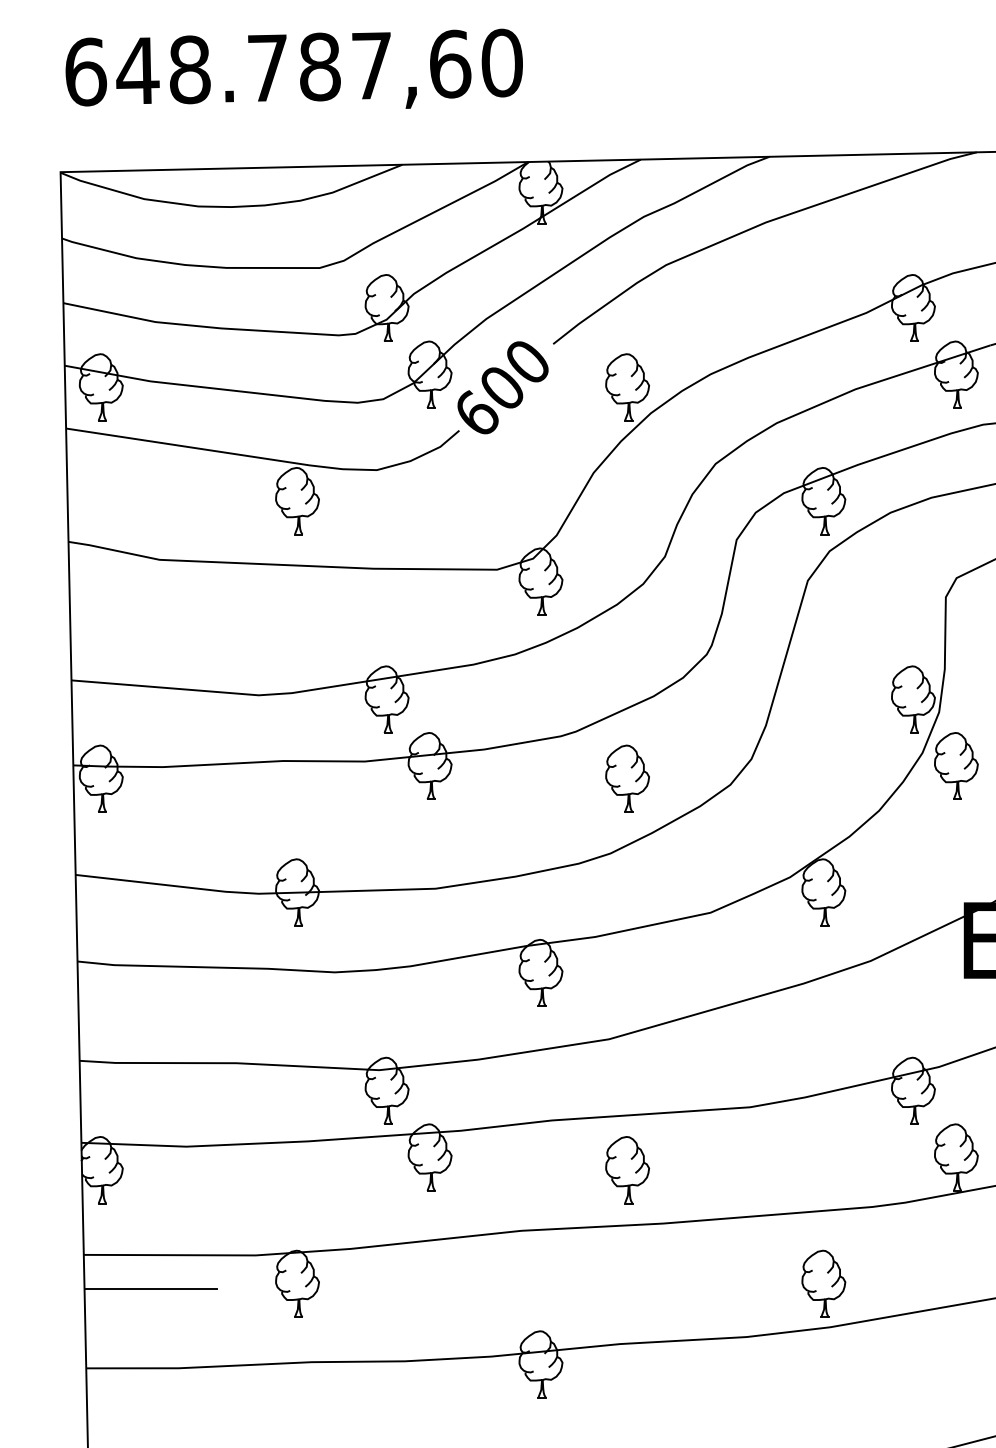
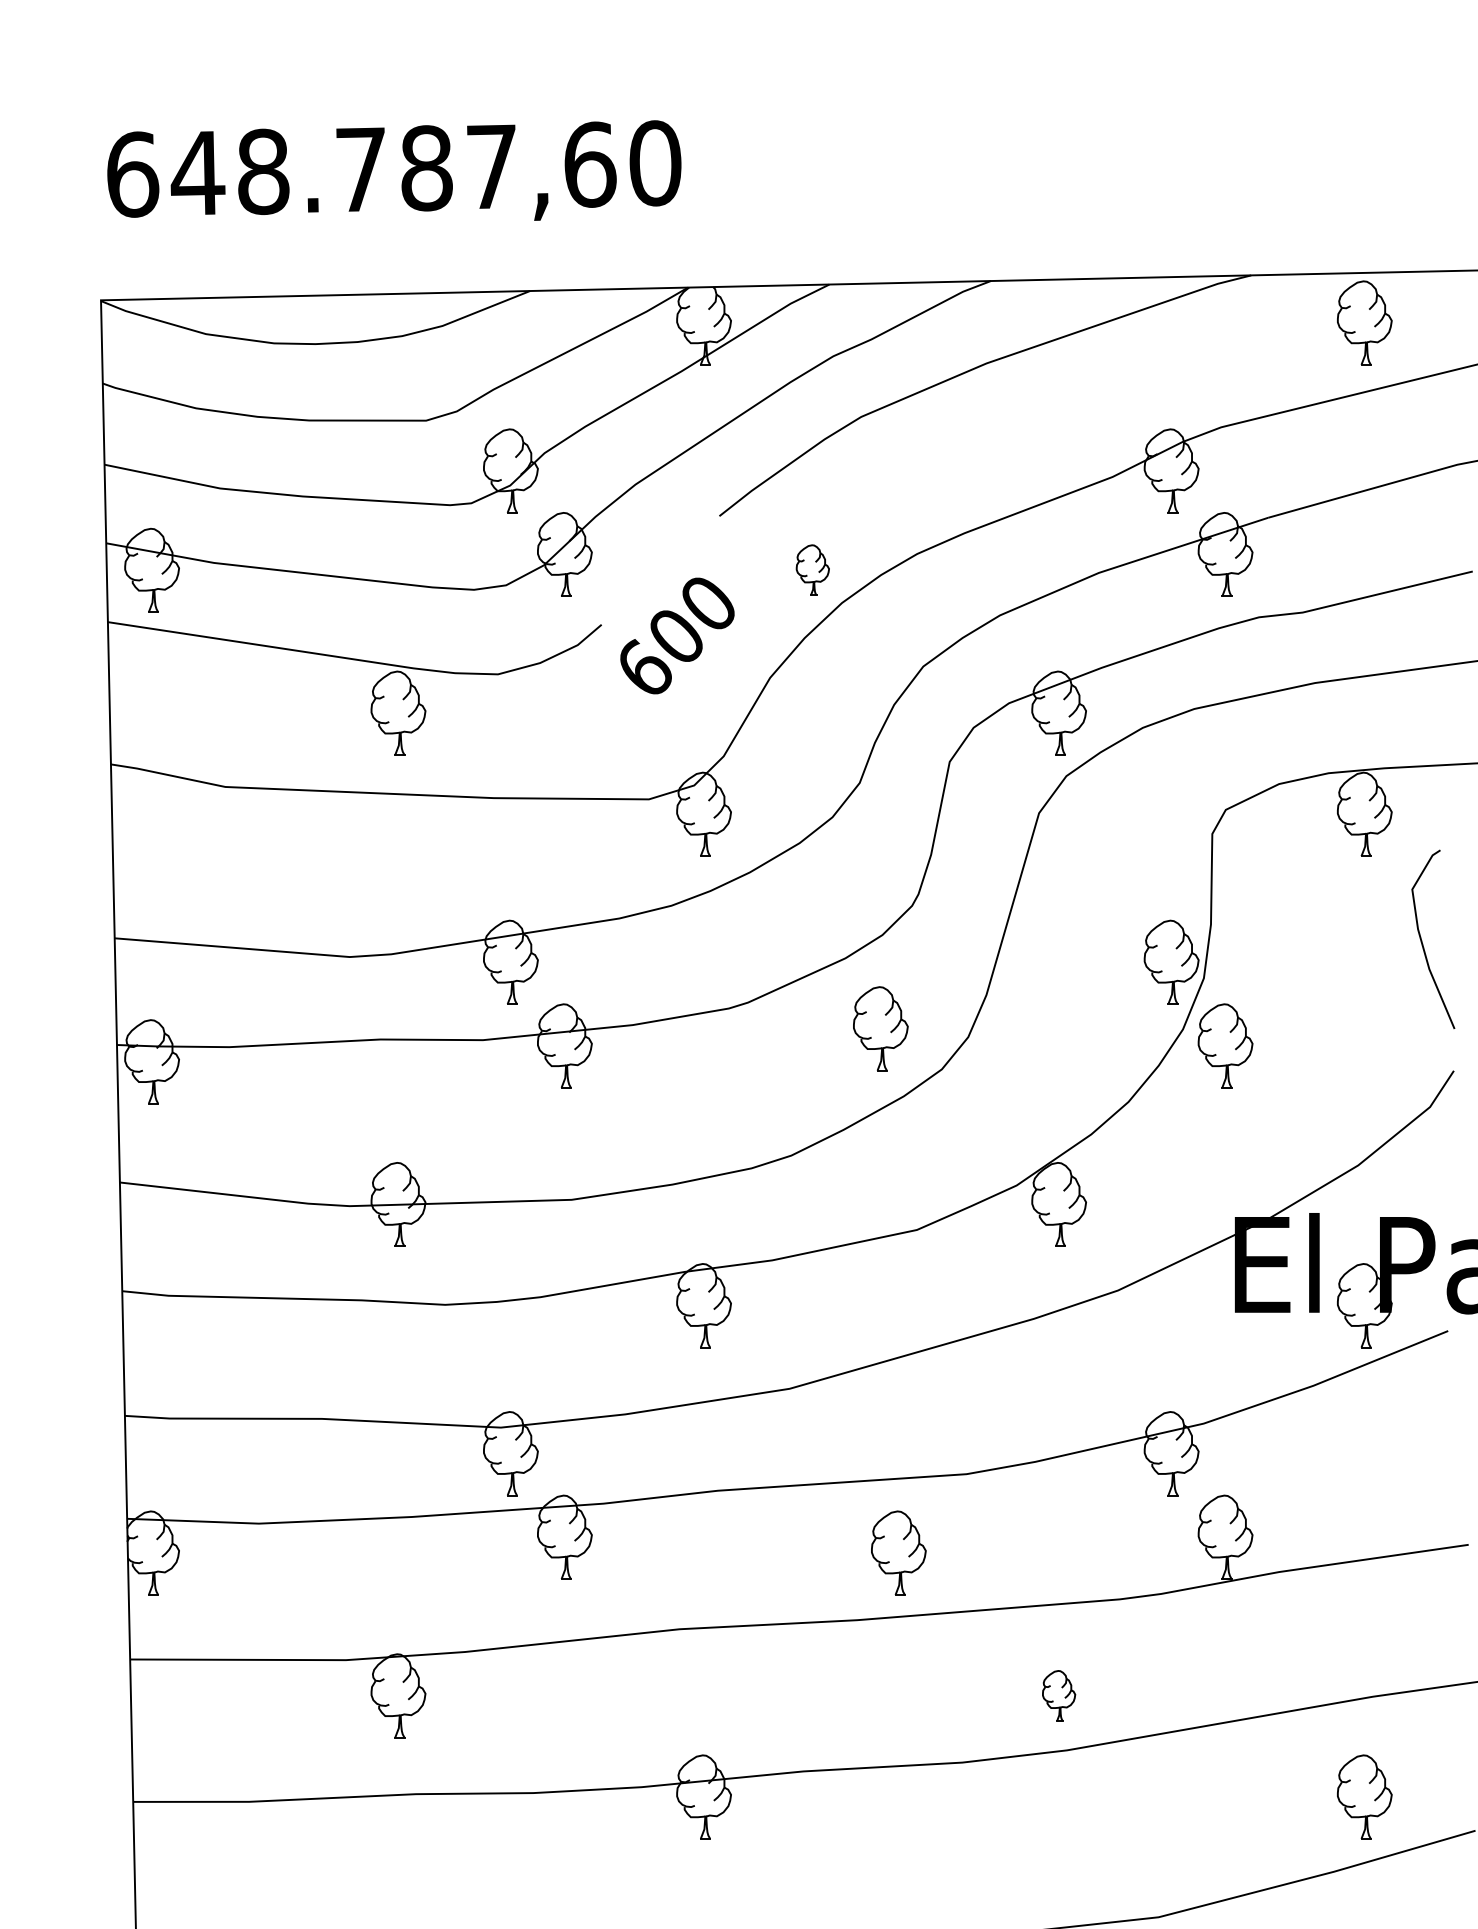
part: (627, 386) -> (812, 569), size x0.6
text: (503, 387) -> (677, 635), moved
part: (627, 778) -> (880, 1028), moved
part: (627, 1169) -> (898, 1552), moved
part: (823, 1283) -> (1058, 1695), size x0.6
line: (151, 1289) -> (214, 1702), removed

